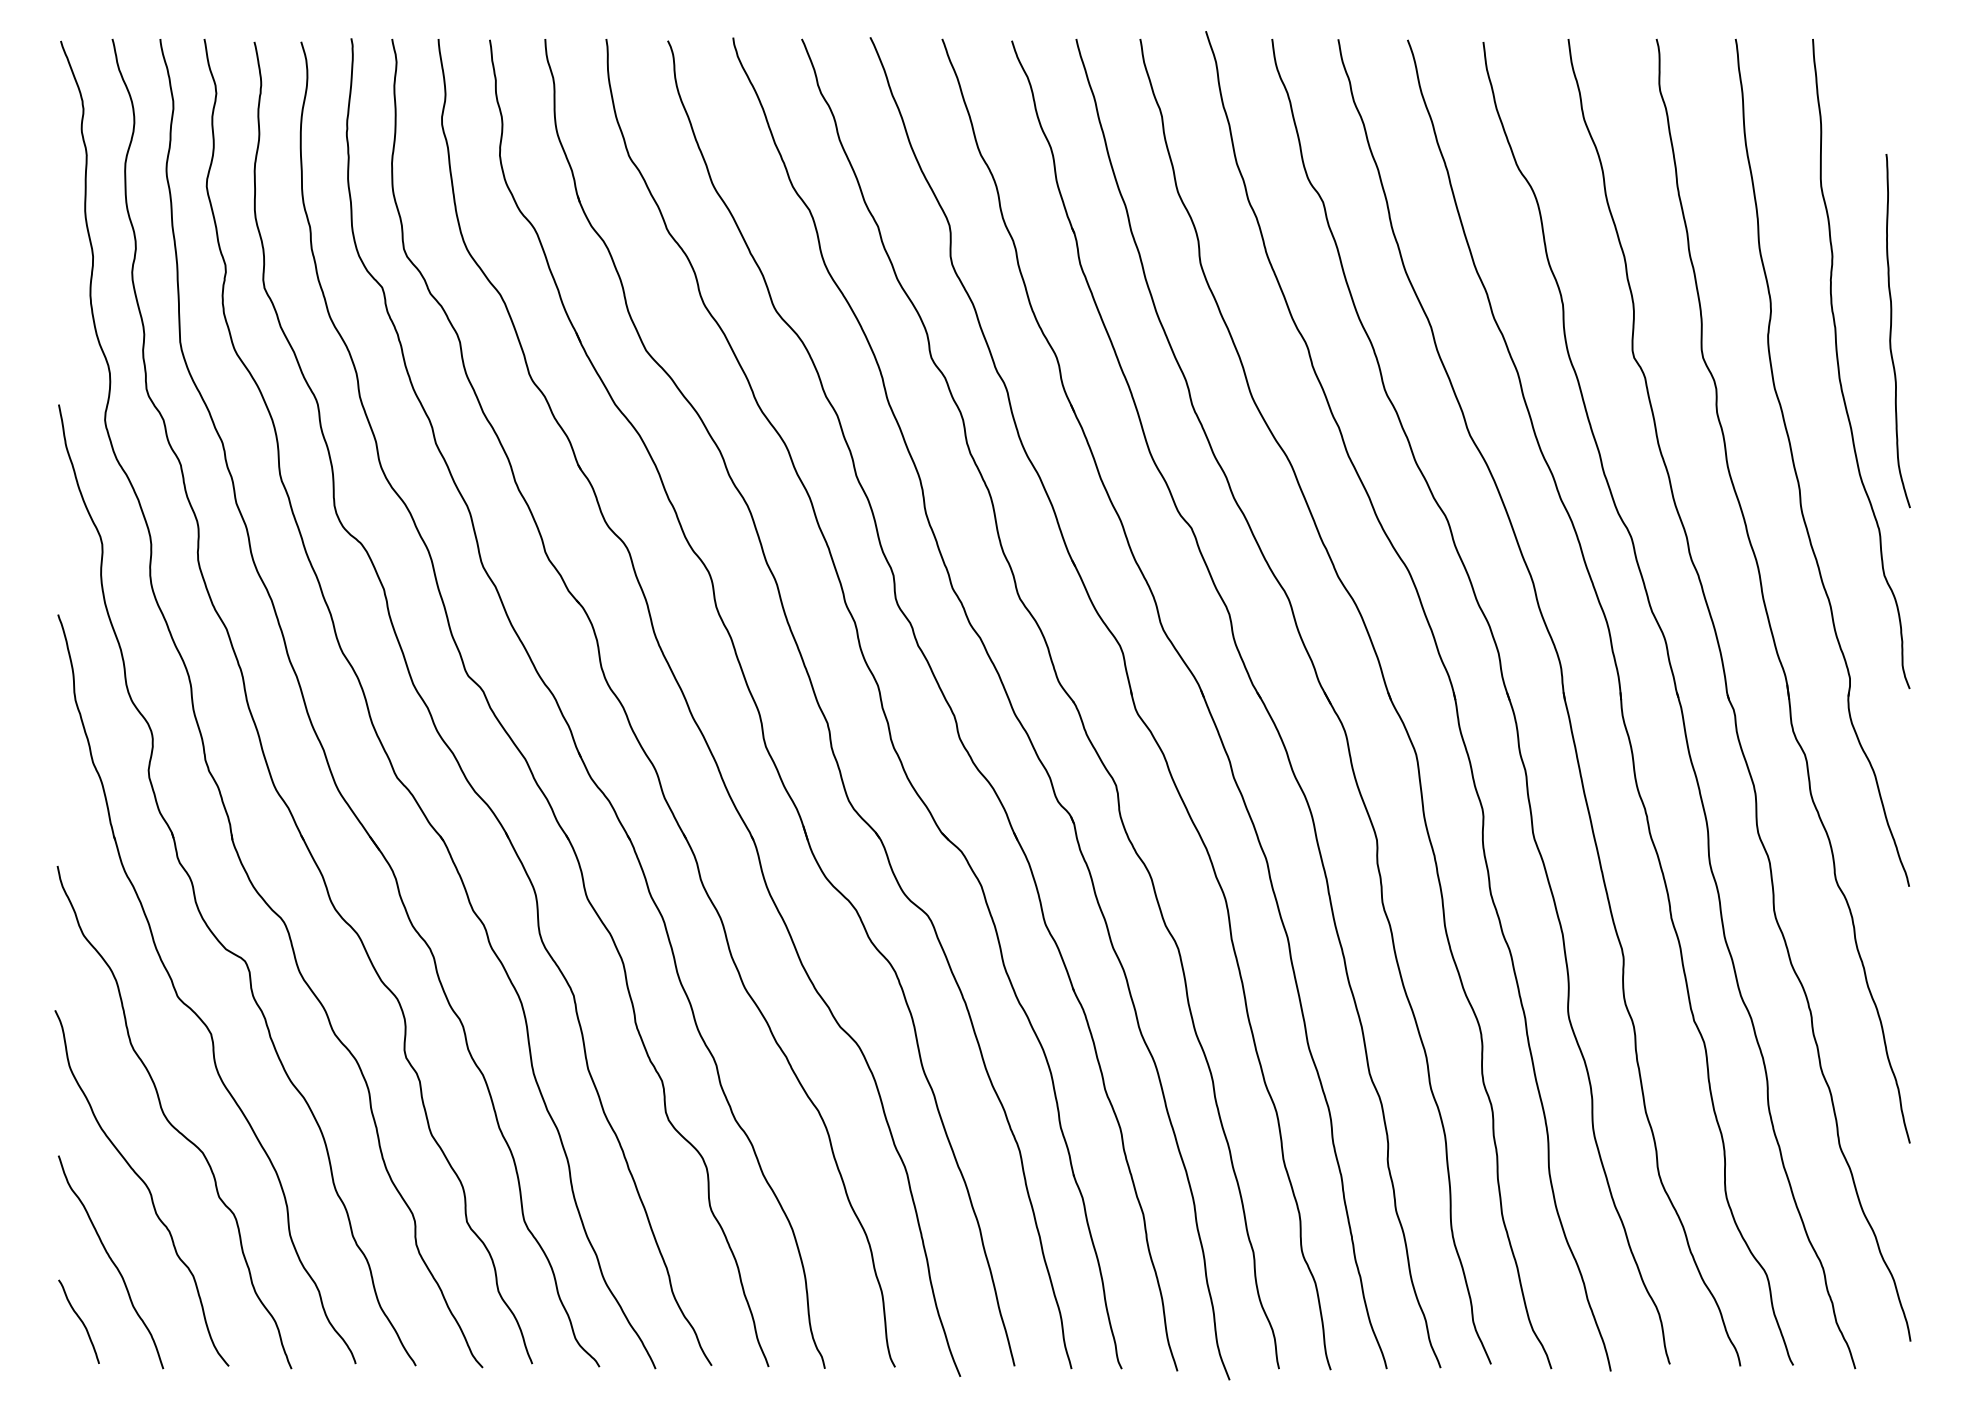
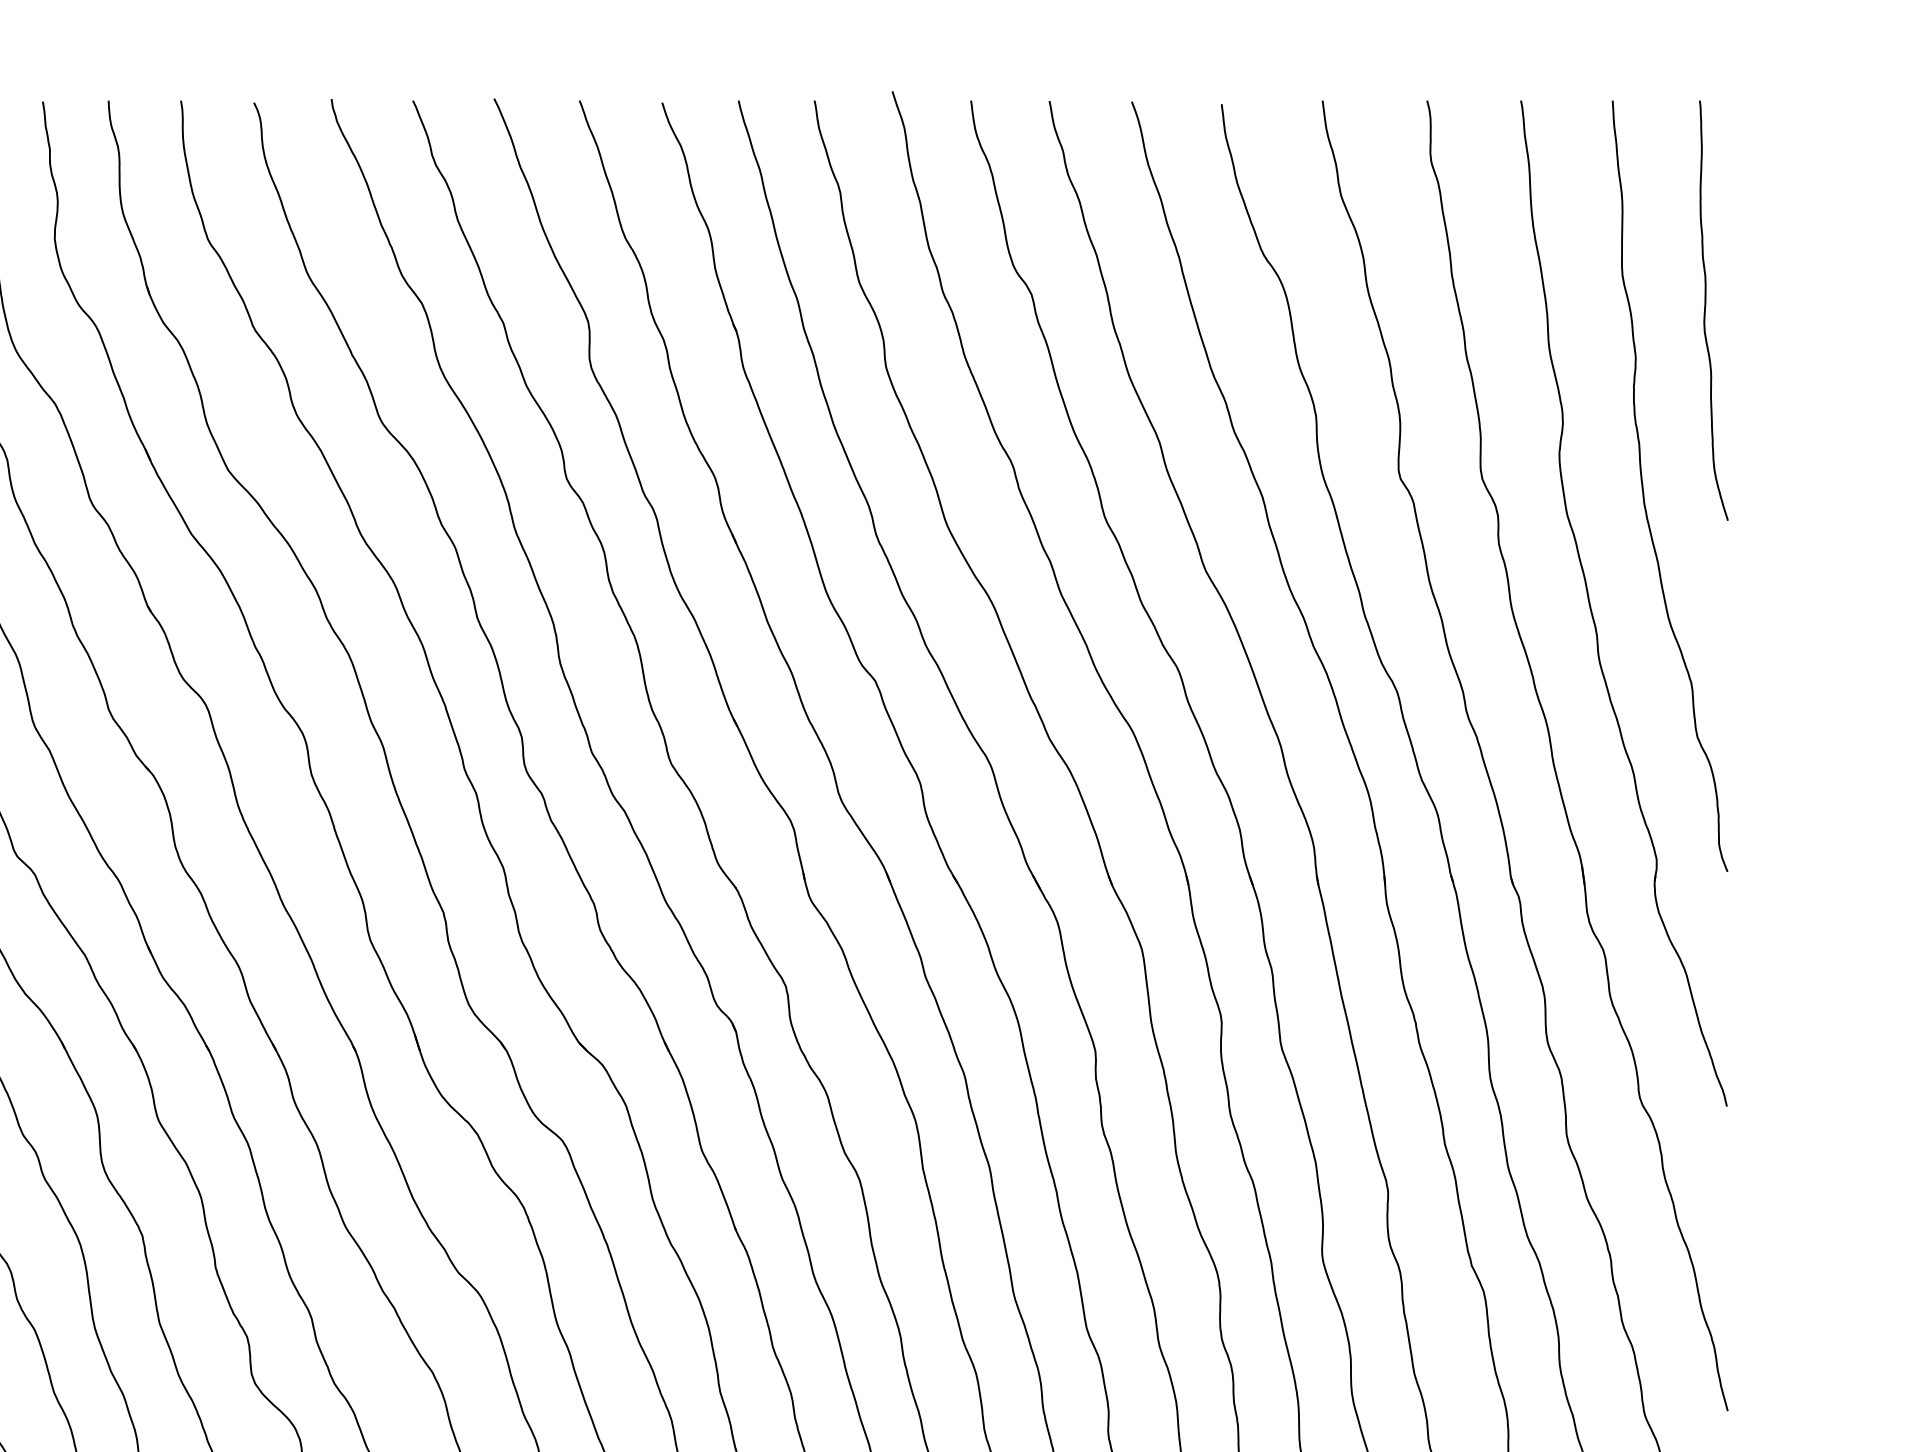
curve: (1891, 331) -> (1705, 311), moved

